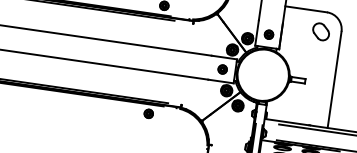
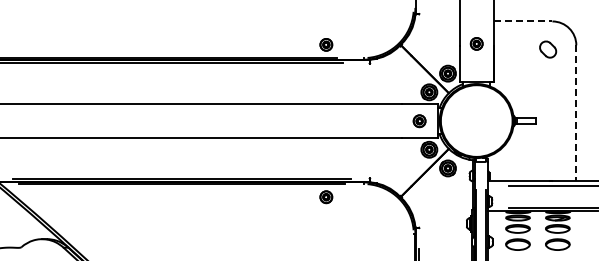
line: (306, 9) -> (523, 21), solid -> dashed
part: (320, 31) -> (547, 49), size x0.7
part: (268, 34) -> (476, 43), moved
line: (334, 80) -> (576, 113), solid -> dashed

